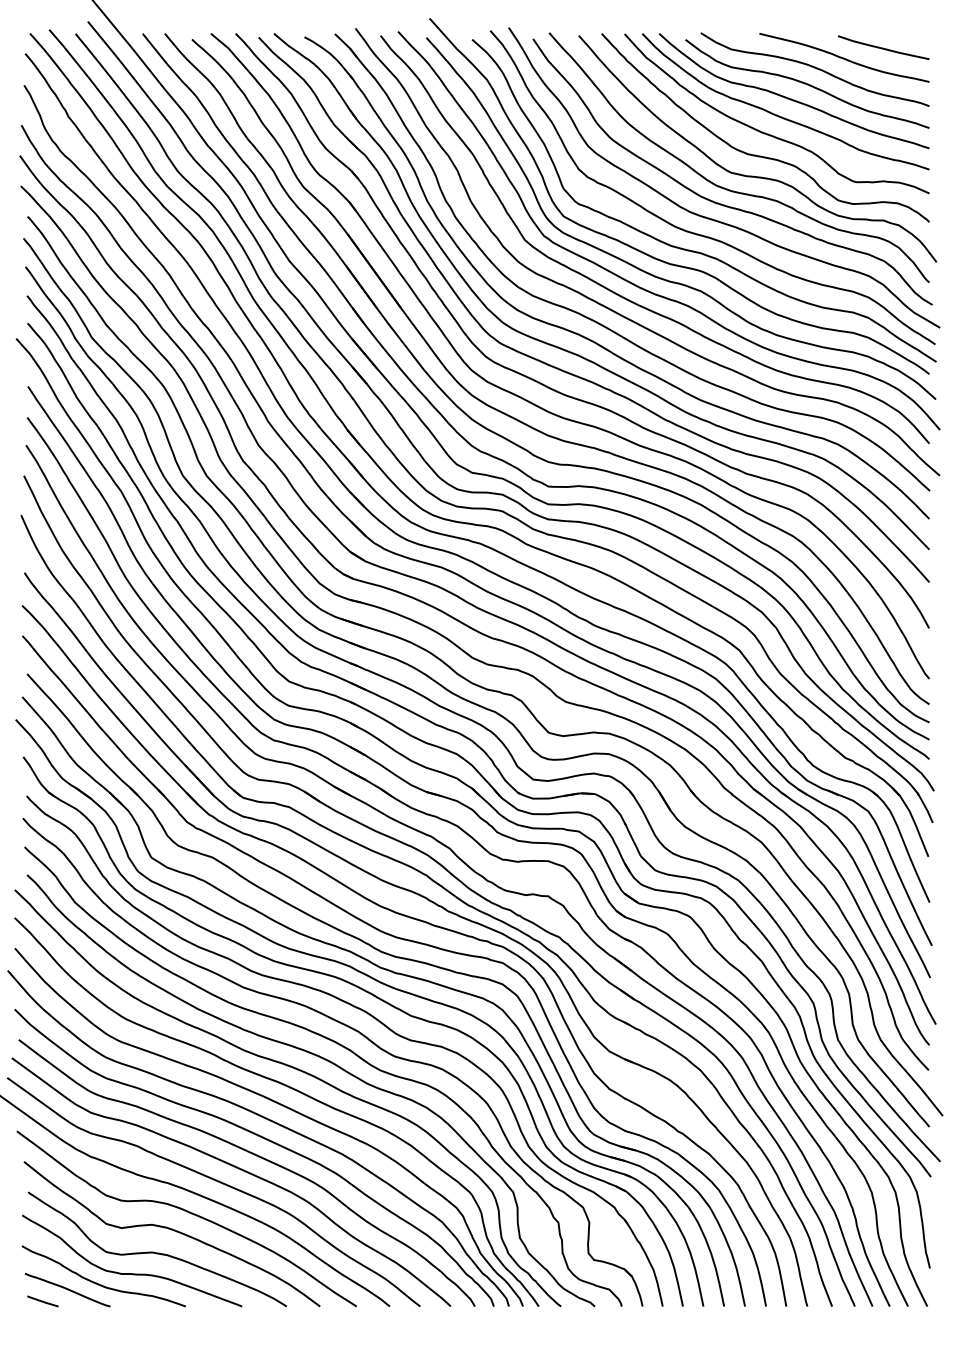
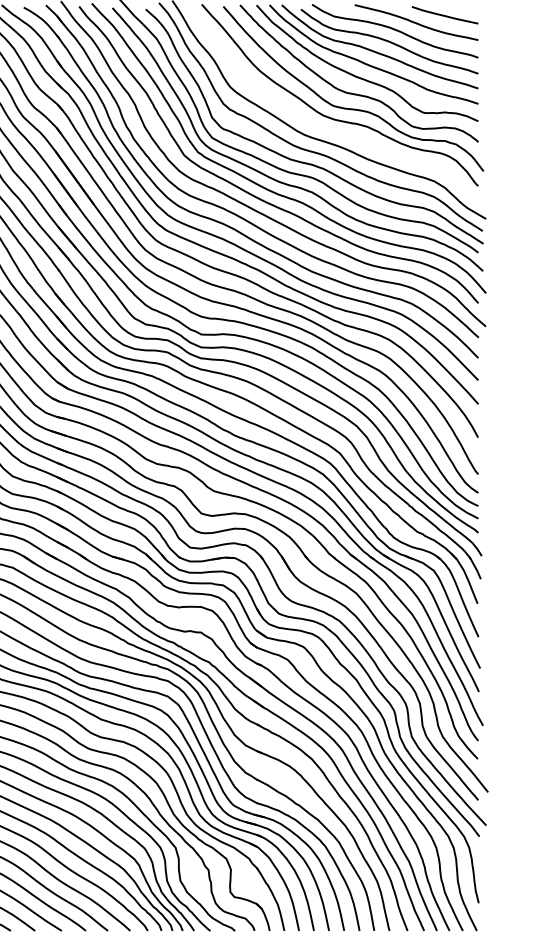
curve: (721, 203) -> (327, 128), removed

